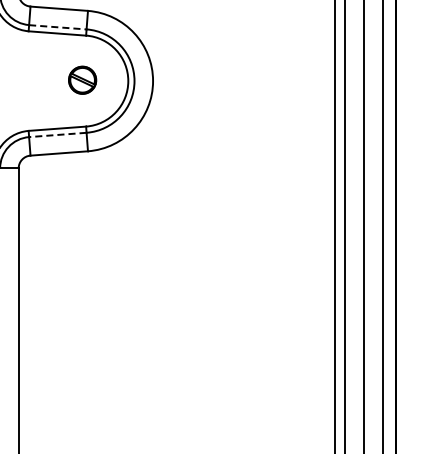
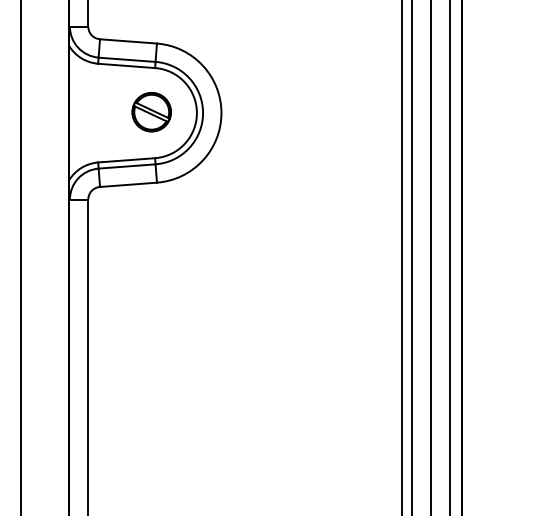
line: (58, 26) -> (127, 59), dashed -> solid
part: (82, 80) -> (151, 112), size x1.43
line: (58, 134) -> (127, 166), dashed -> solid

